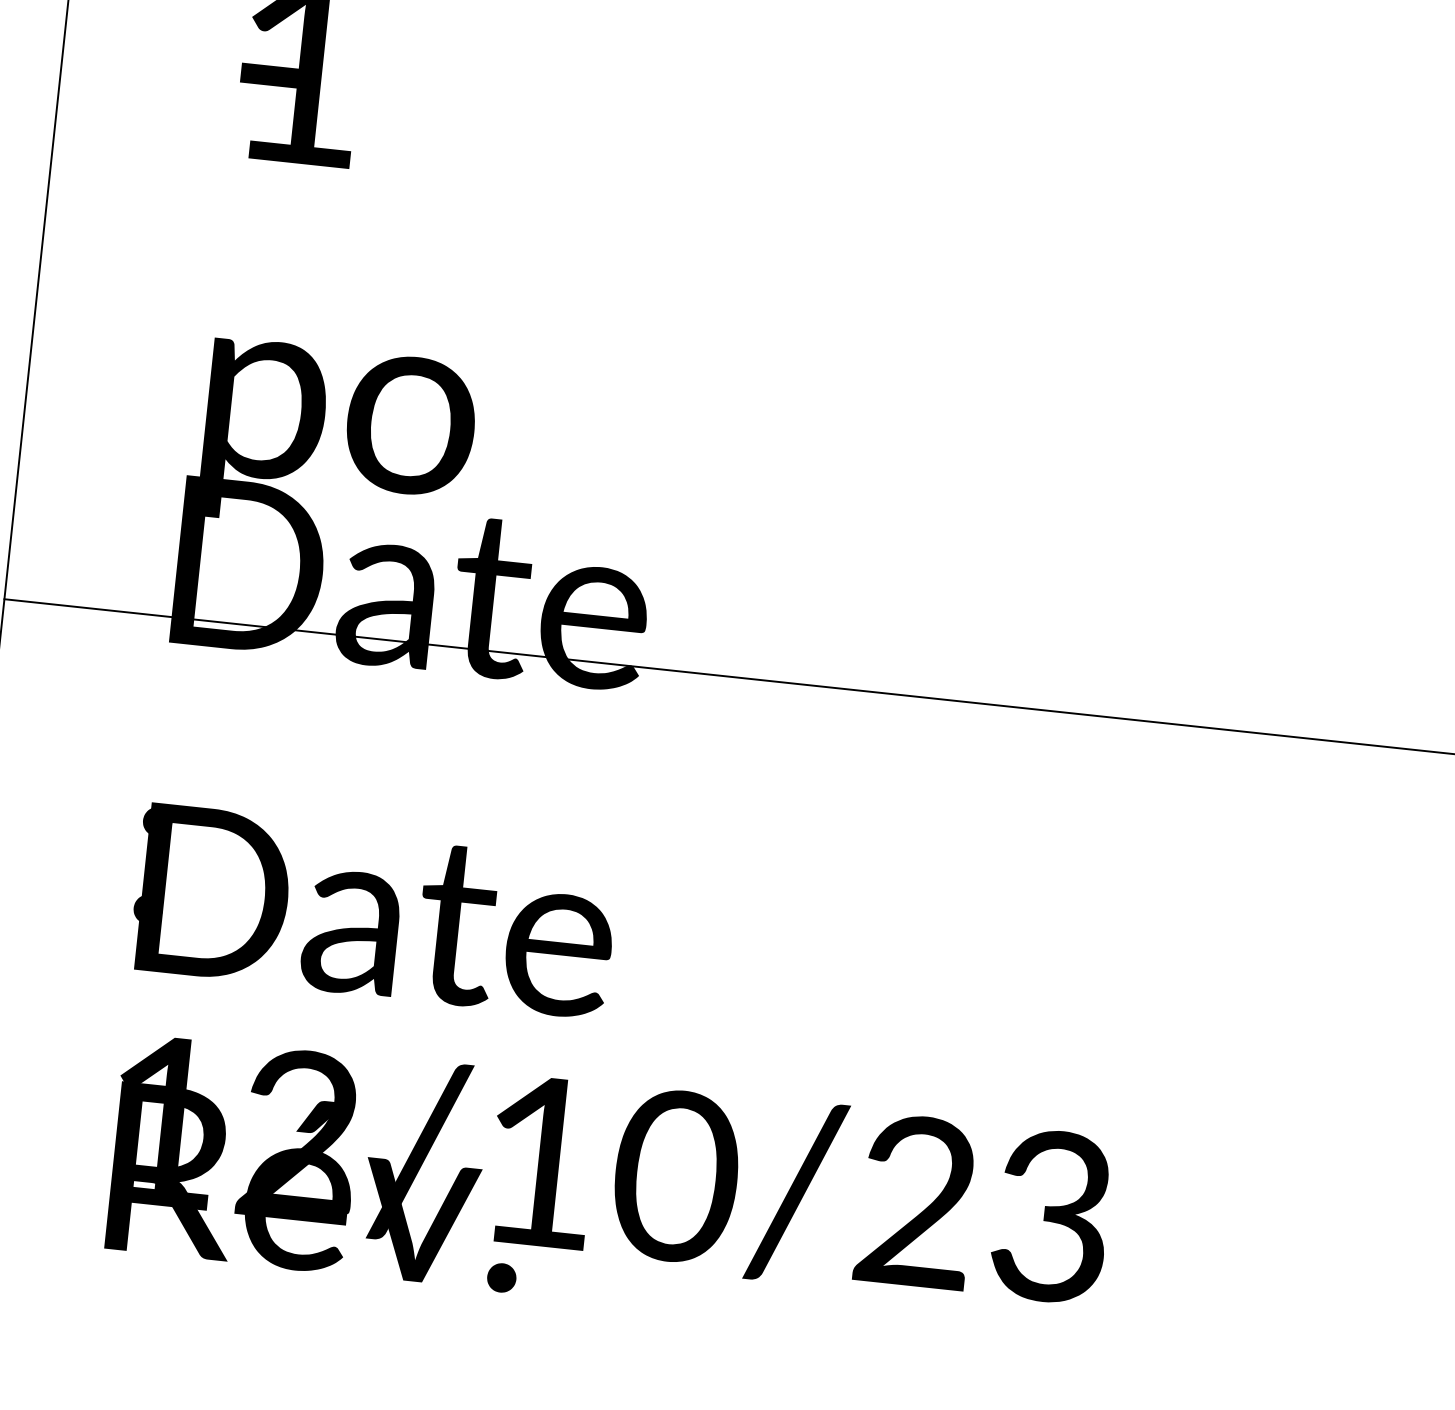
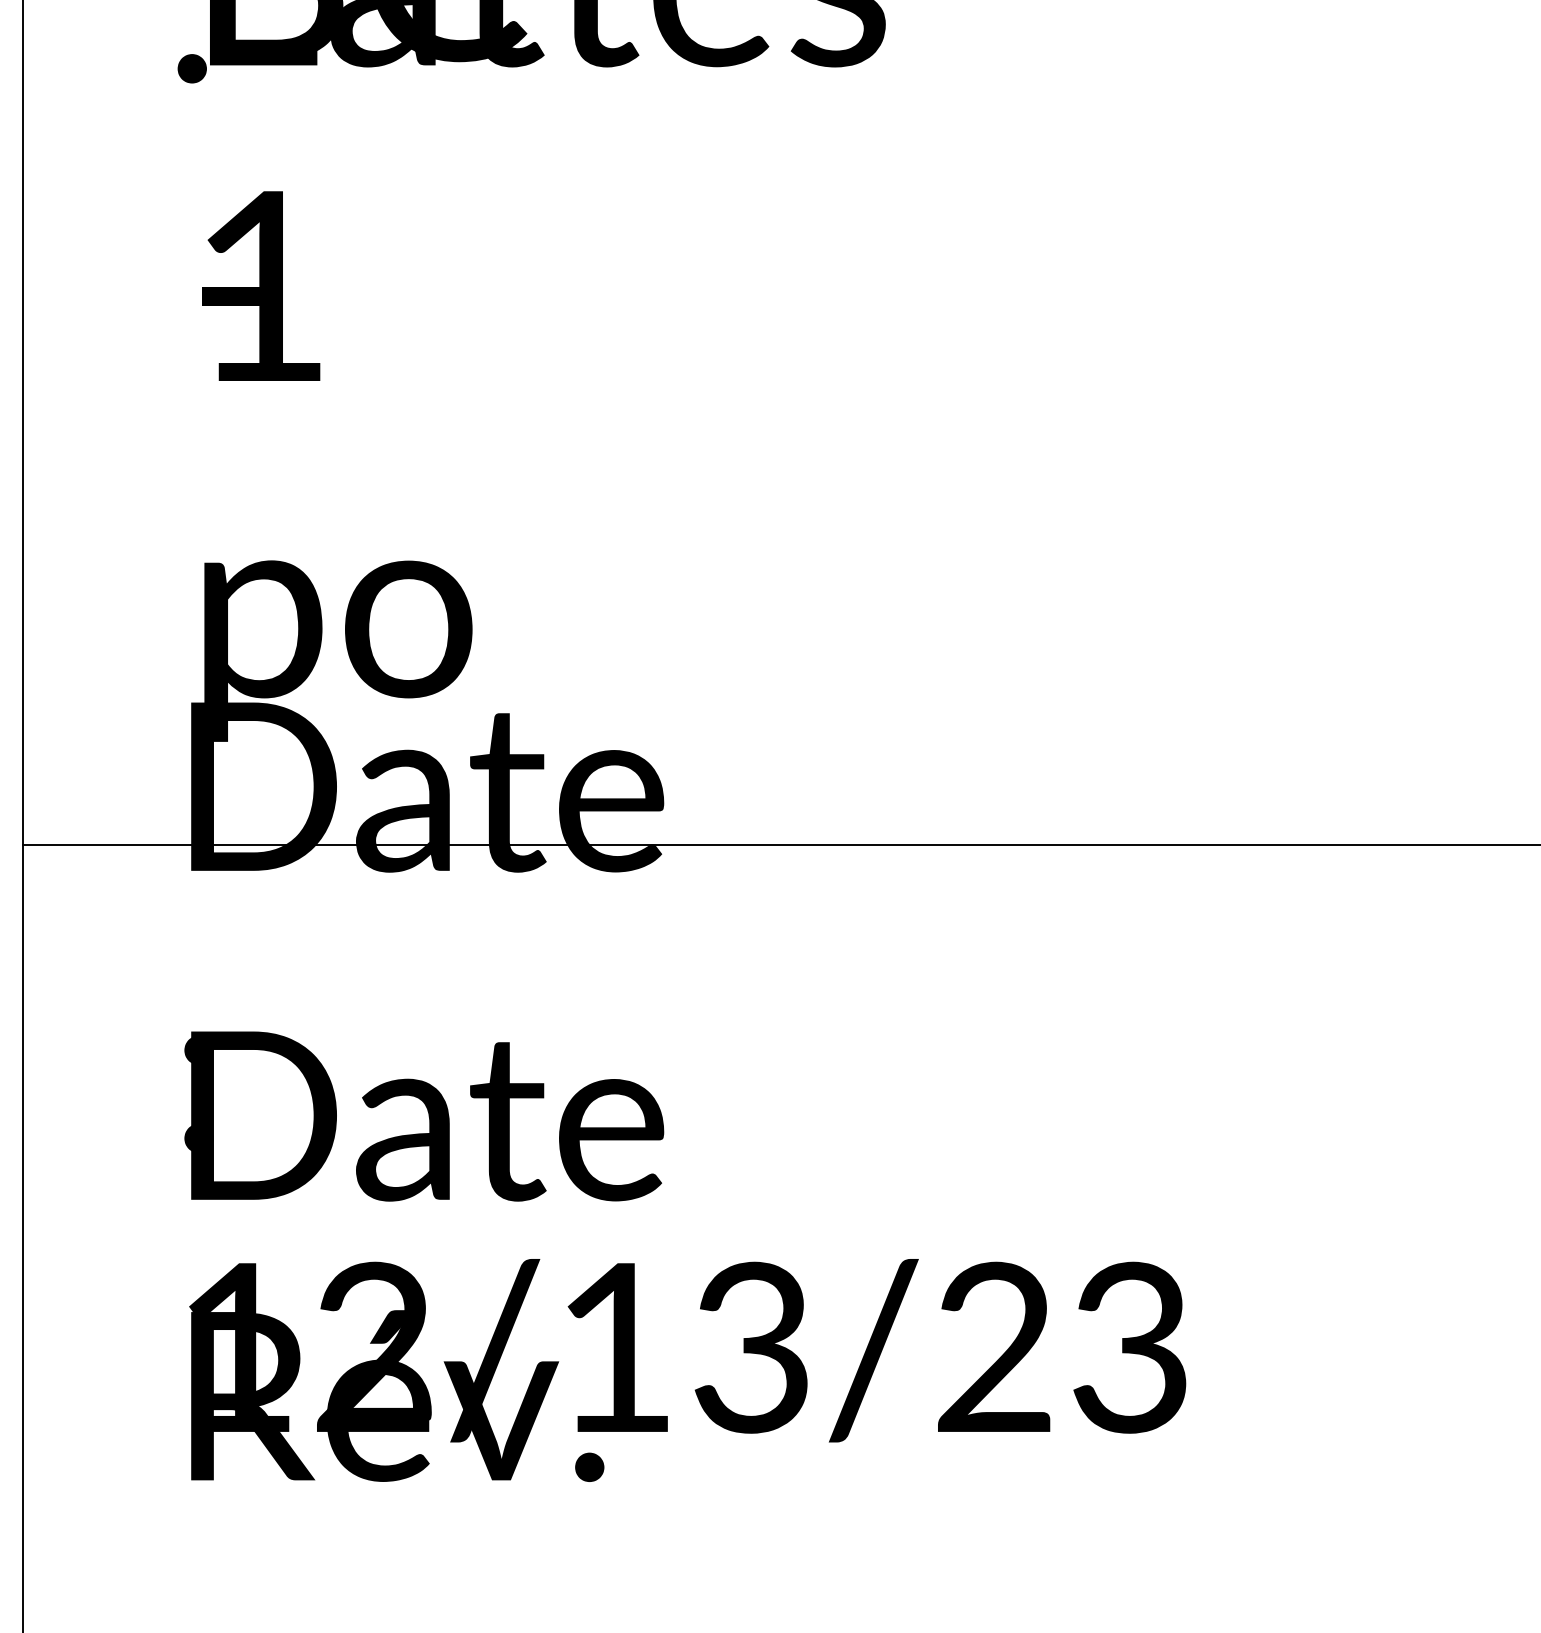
text: (676, 1176) -> (752, 1347), 12/10/23 -> 12/13/23

